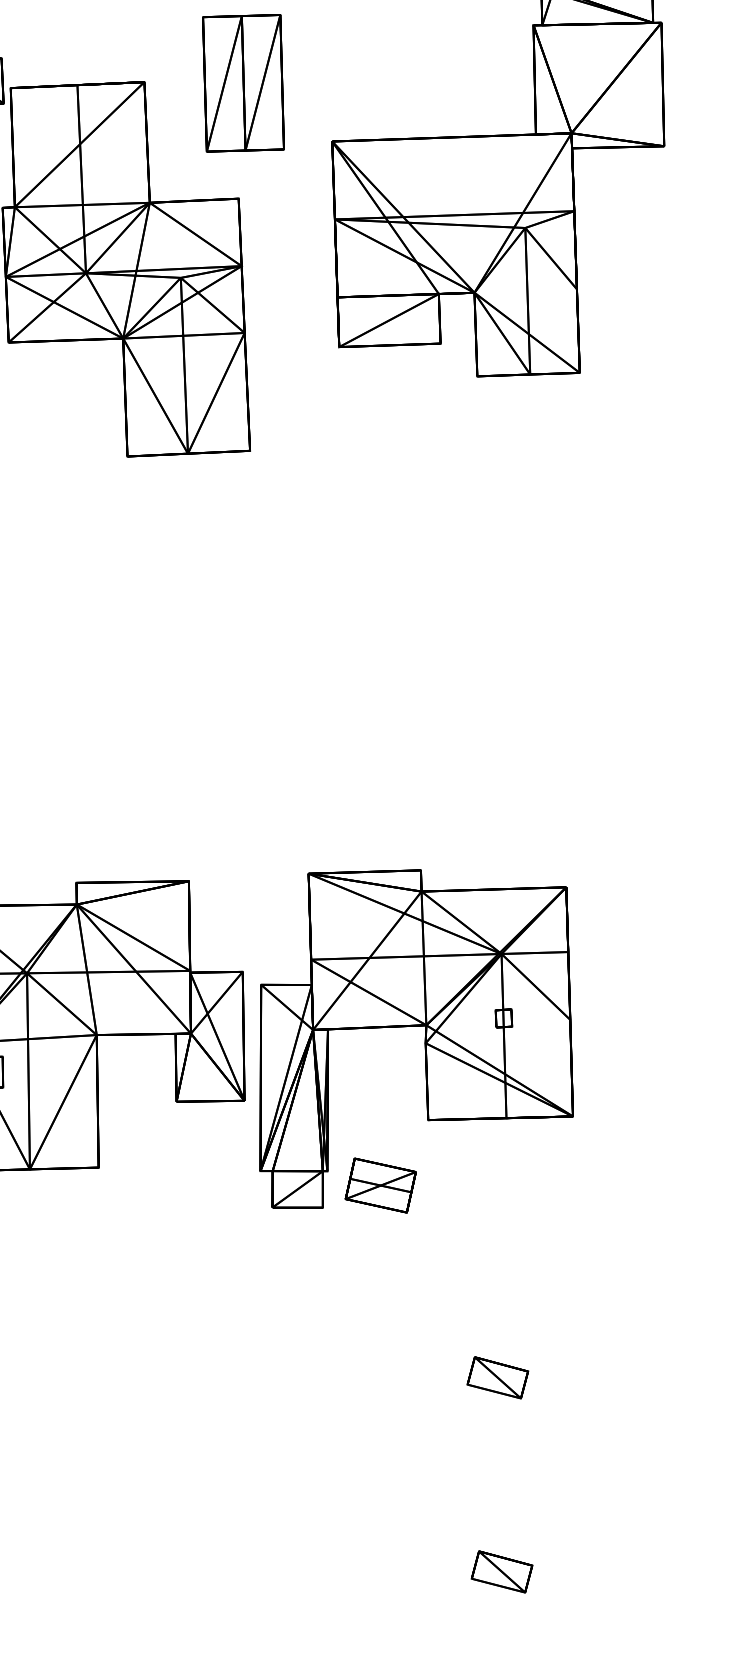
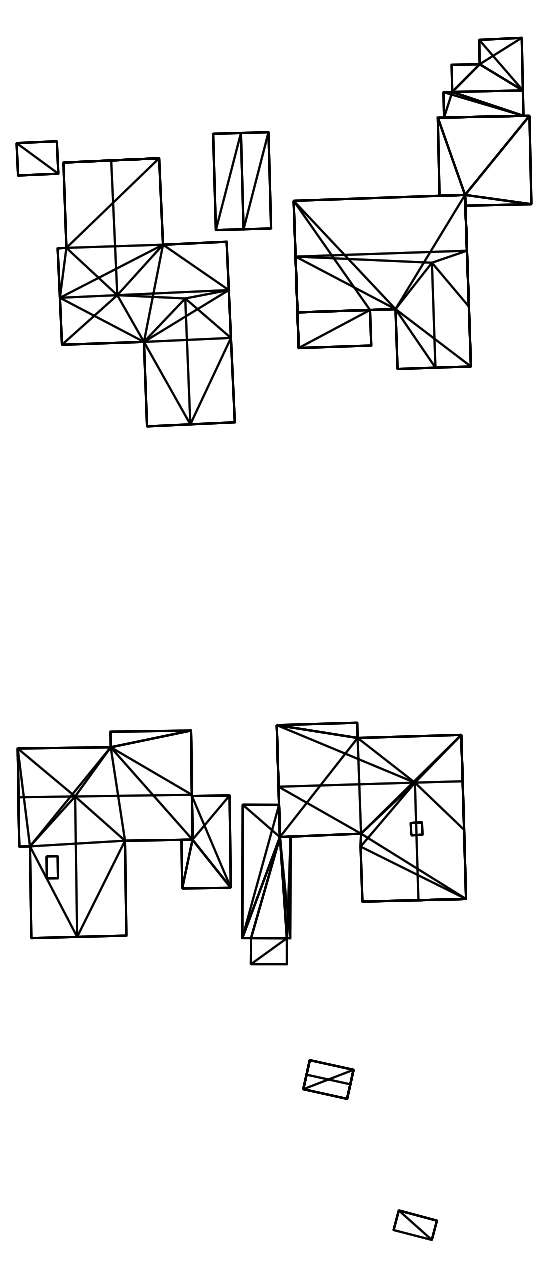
part: (244, 82) -> (242, 180), moved
part: (380, 1185) -> (328, 1079), moved
part: (496, 1376) -> (411, 1085), removed

